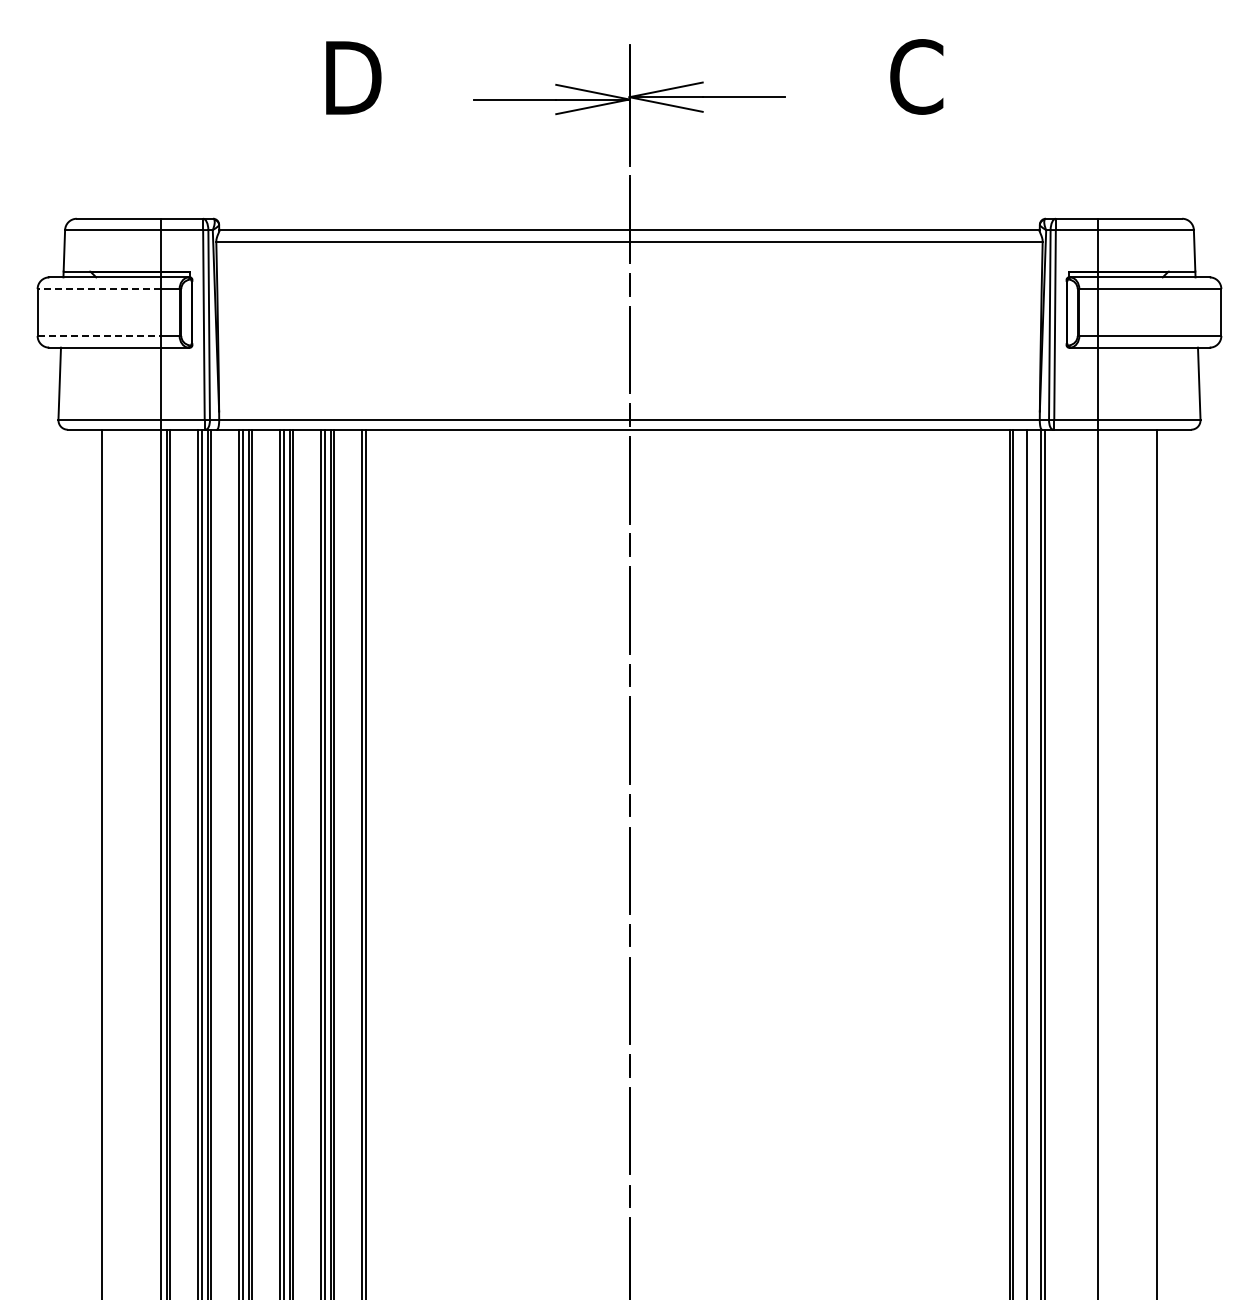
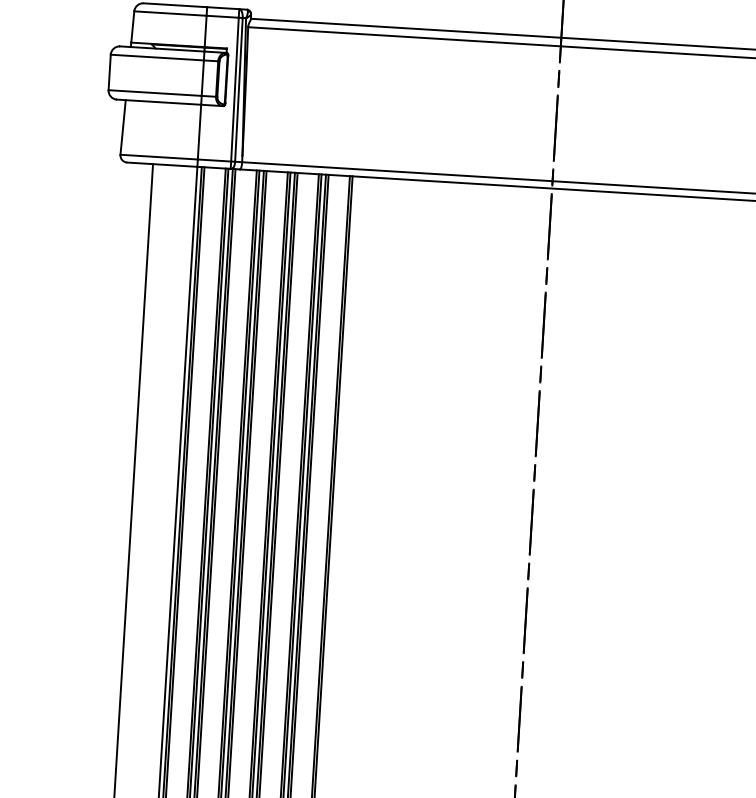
line: (99, 289) -> (157, 57), dashed -> solid
line: (99, 335) -> (155, 92), dashed -> solid

